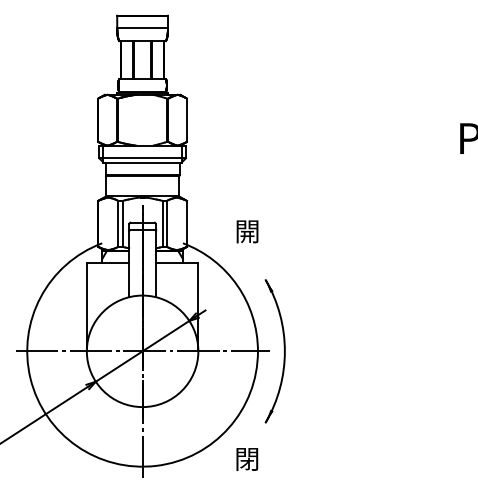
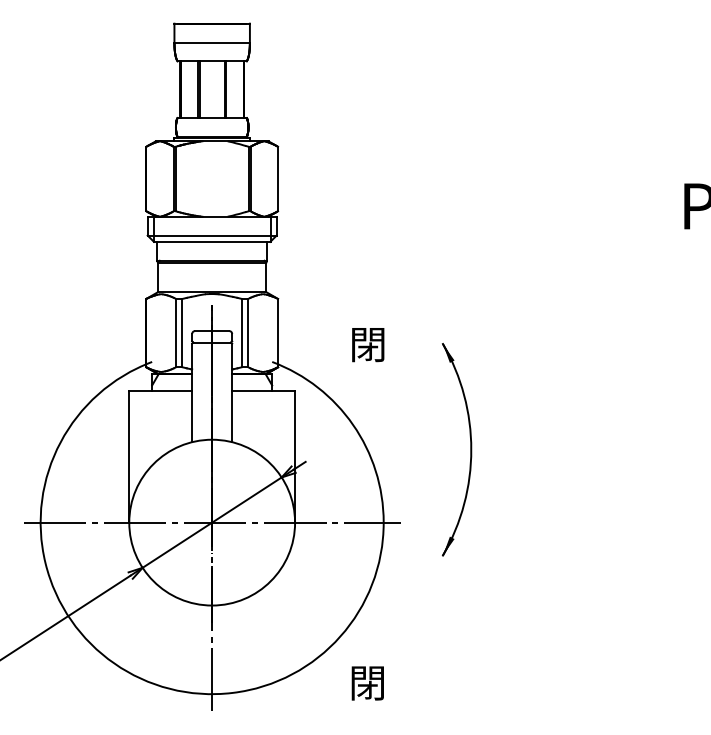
text: (247, 234) -> (368, 348), 開 -> 閉
part: (284, 351) -> (470, 450), moved

